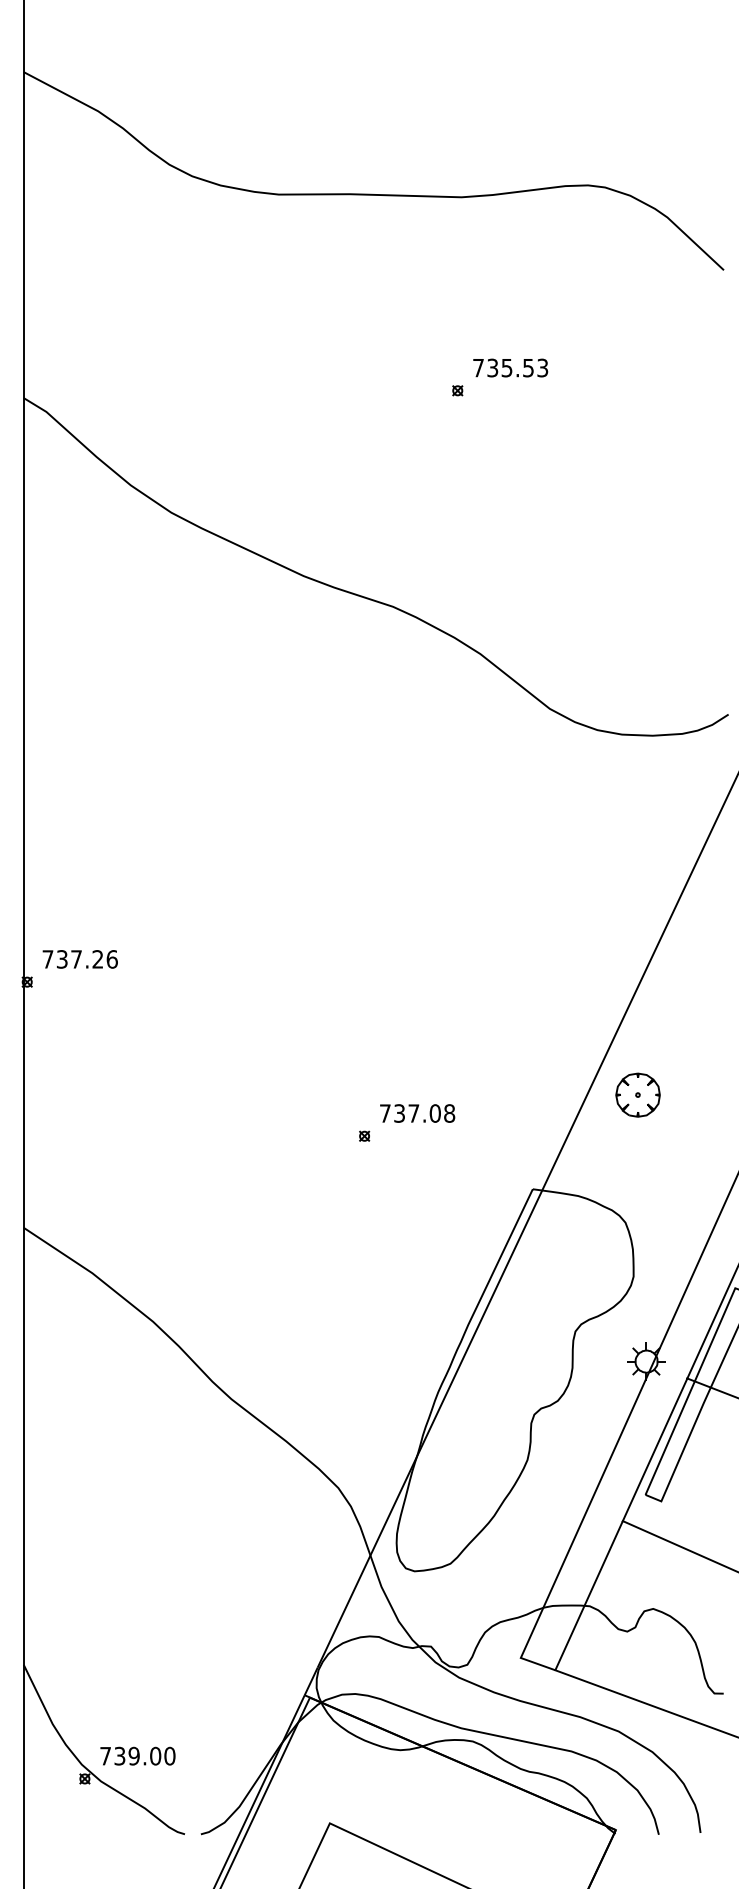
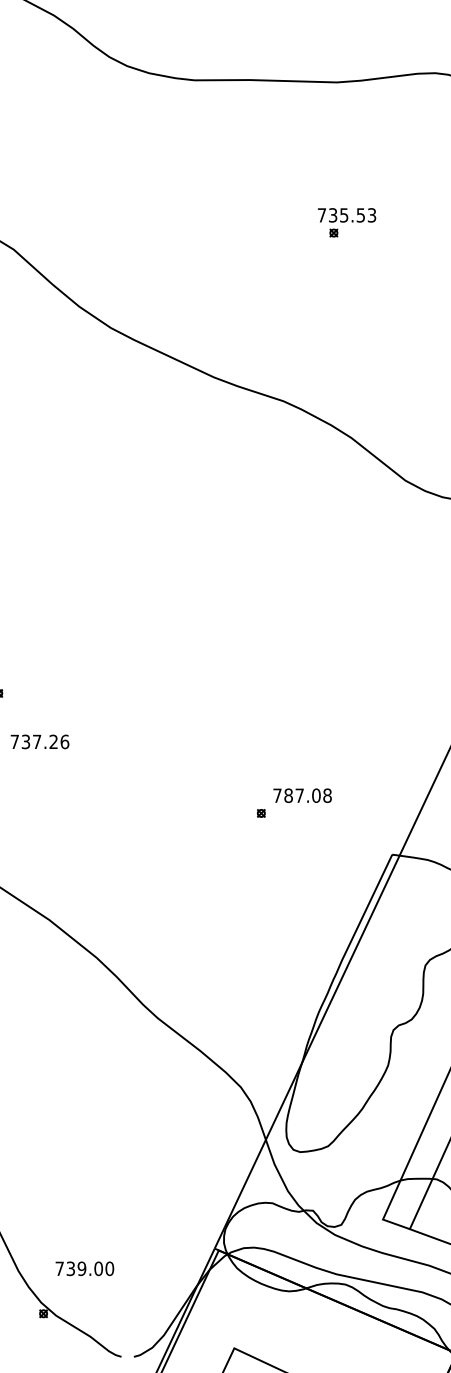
text: (510, 367) -> (346, 214), moved
text: (79, 959) -> (39, 741), moved
text: (399, 1113) -> (288, 795), 737.08 -> 787.08
text: (137, 1755) -> (84, 1268), moved

